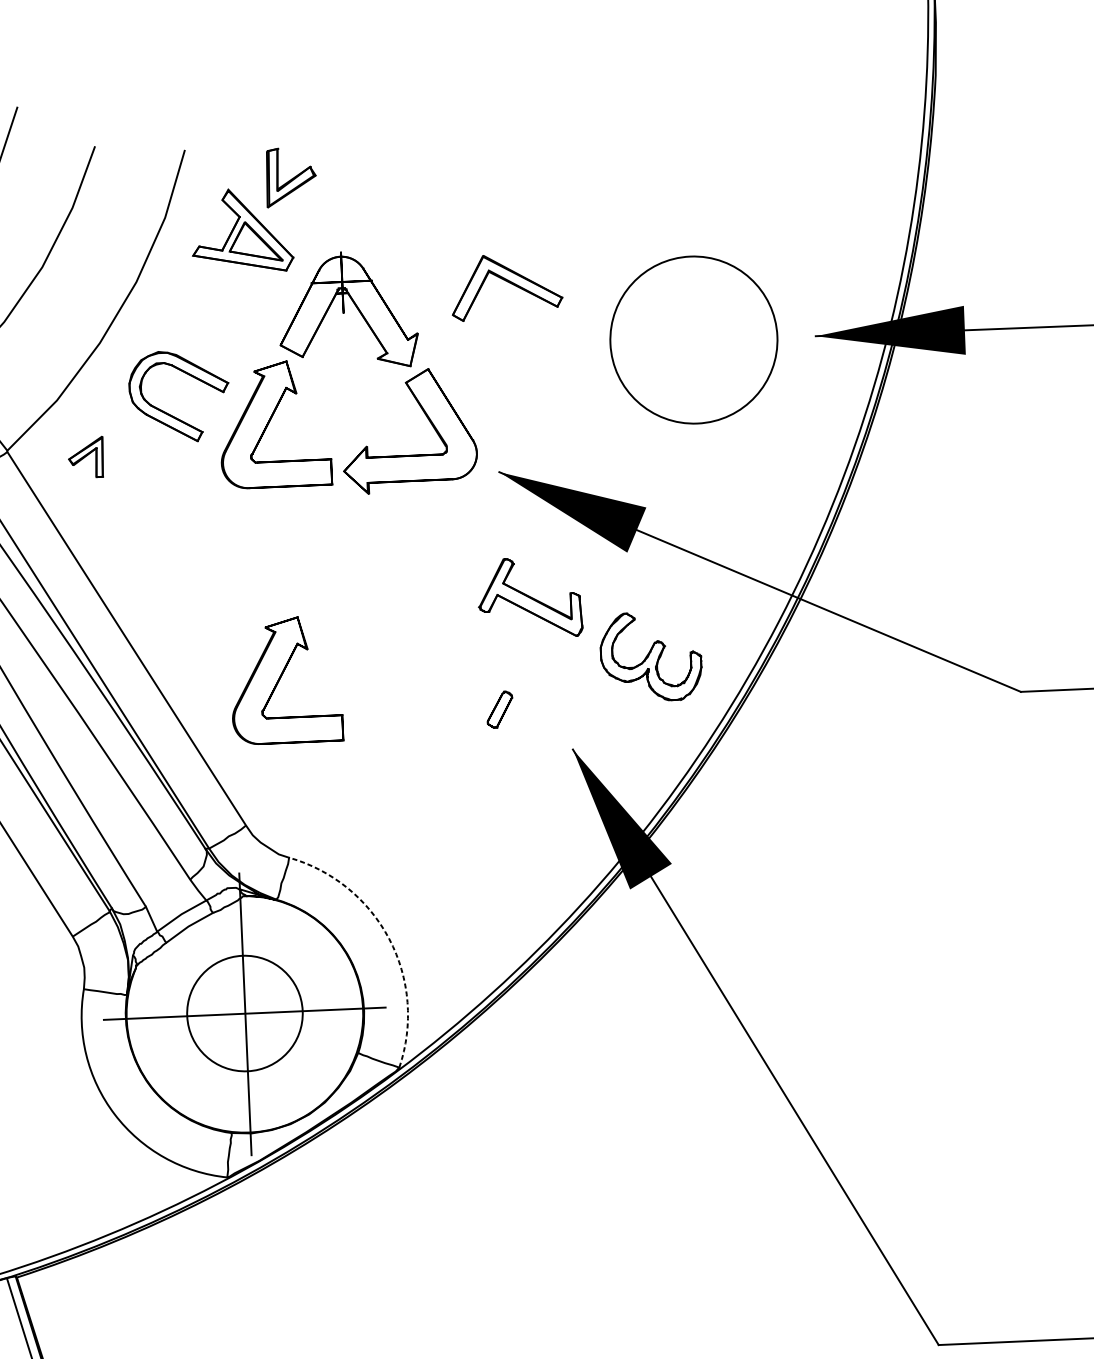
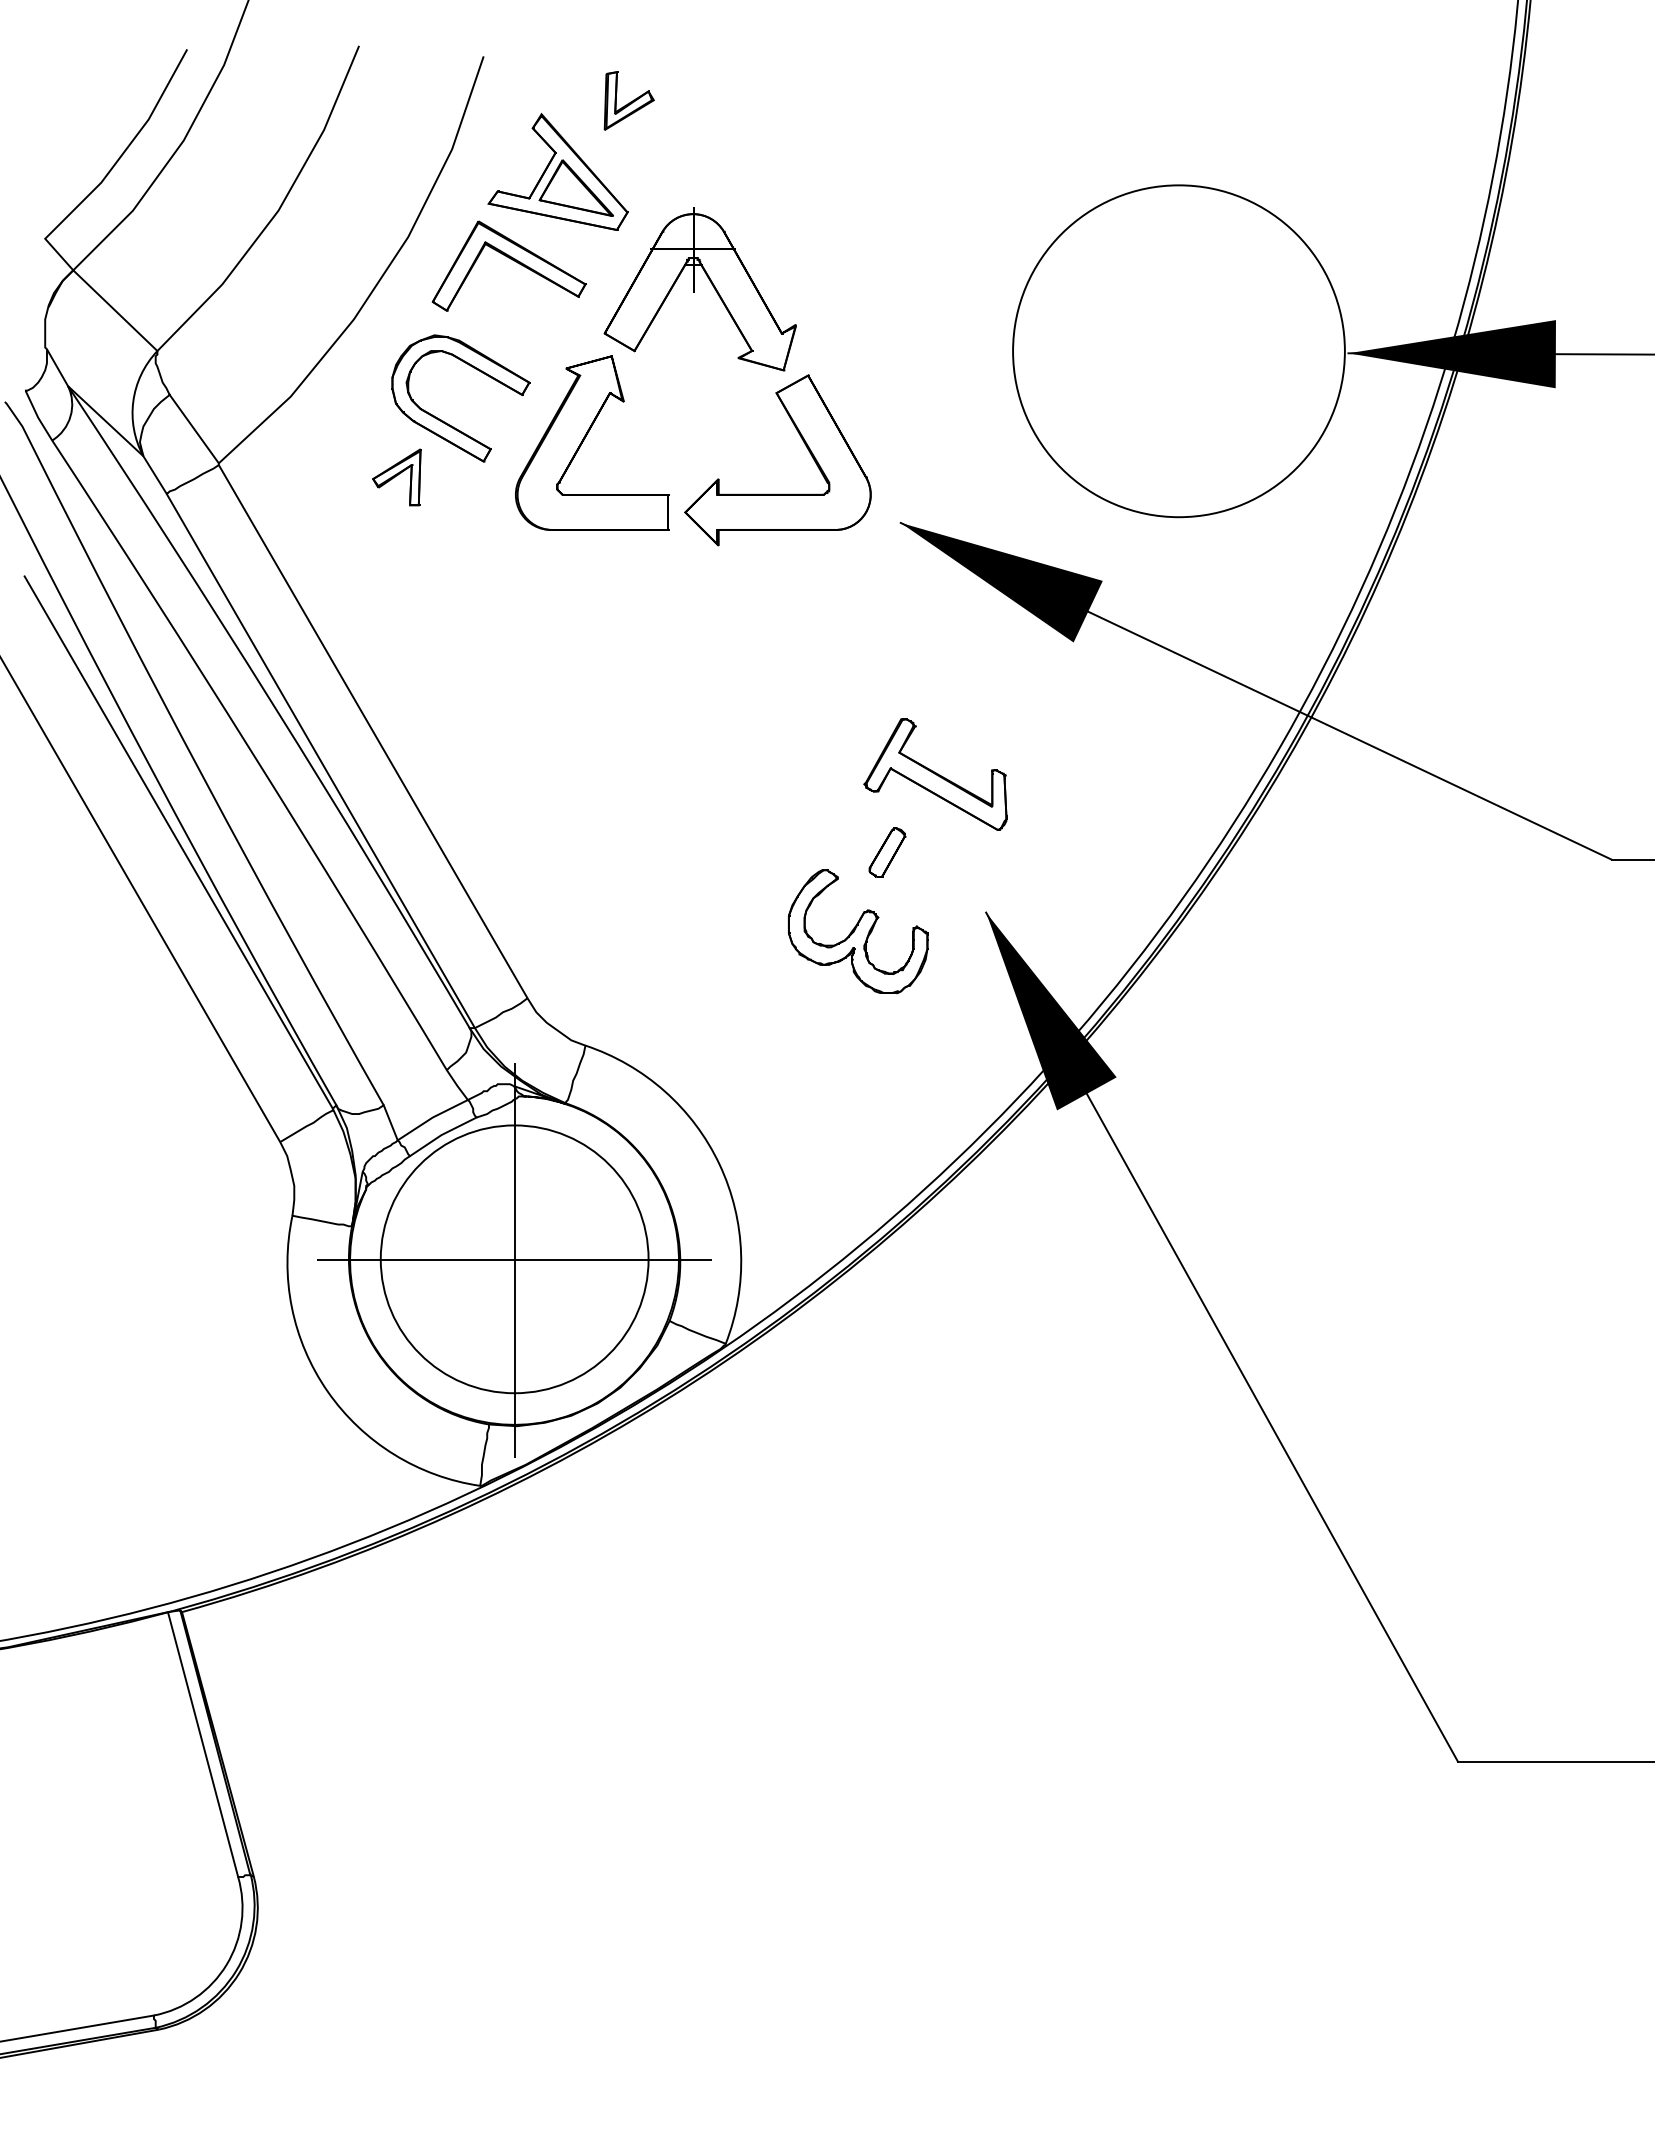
part: (290, 177) -> (628, 100), size x0.71
part: (507, 282) -> (510, 259), moved
circle: (693, 340) -> (1178, 351), size x1.43
part: (85, 457) -> (396, 477), moved
part: (529, 597) -> (935, 774), moved
part: (651, 656) -> (858, 931), moved
part: (281, 677) -> (585, 794), removed
arc: (389, 938) -> (719, 1164), dashed -> solid
circle: (244, 1013) -> (514, 1259), size x1.67

